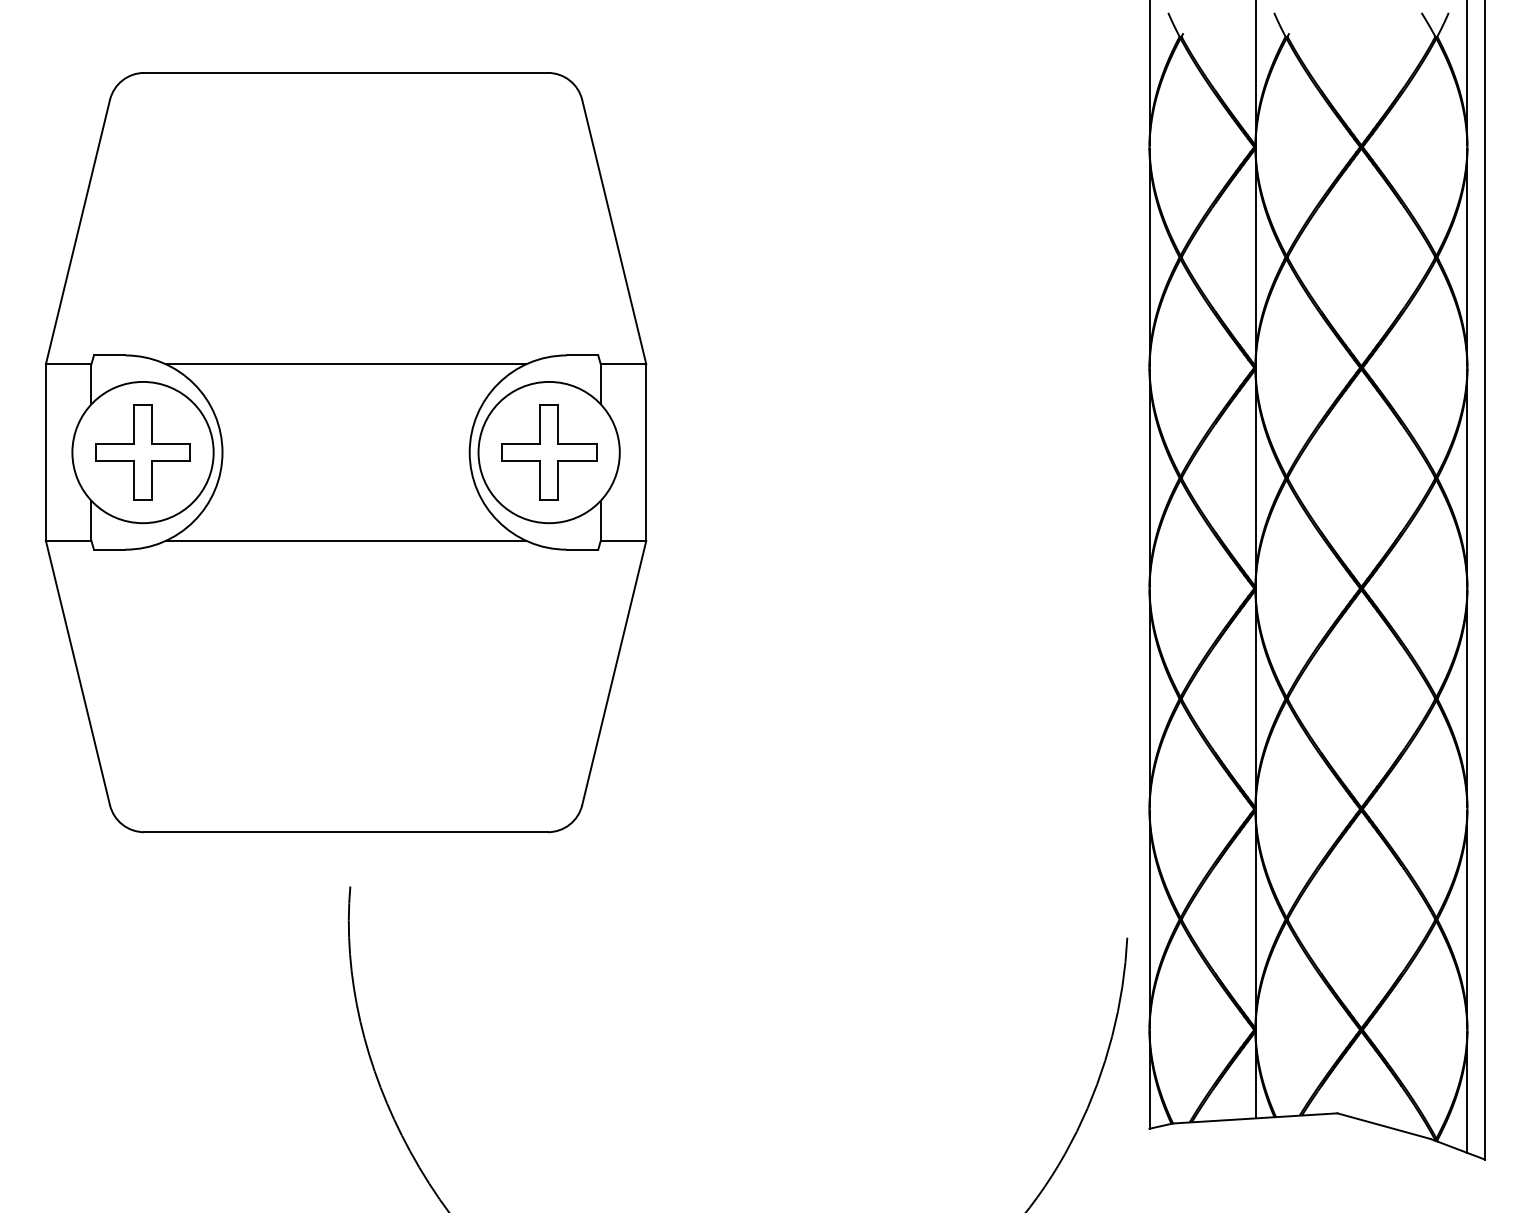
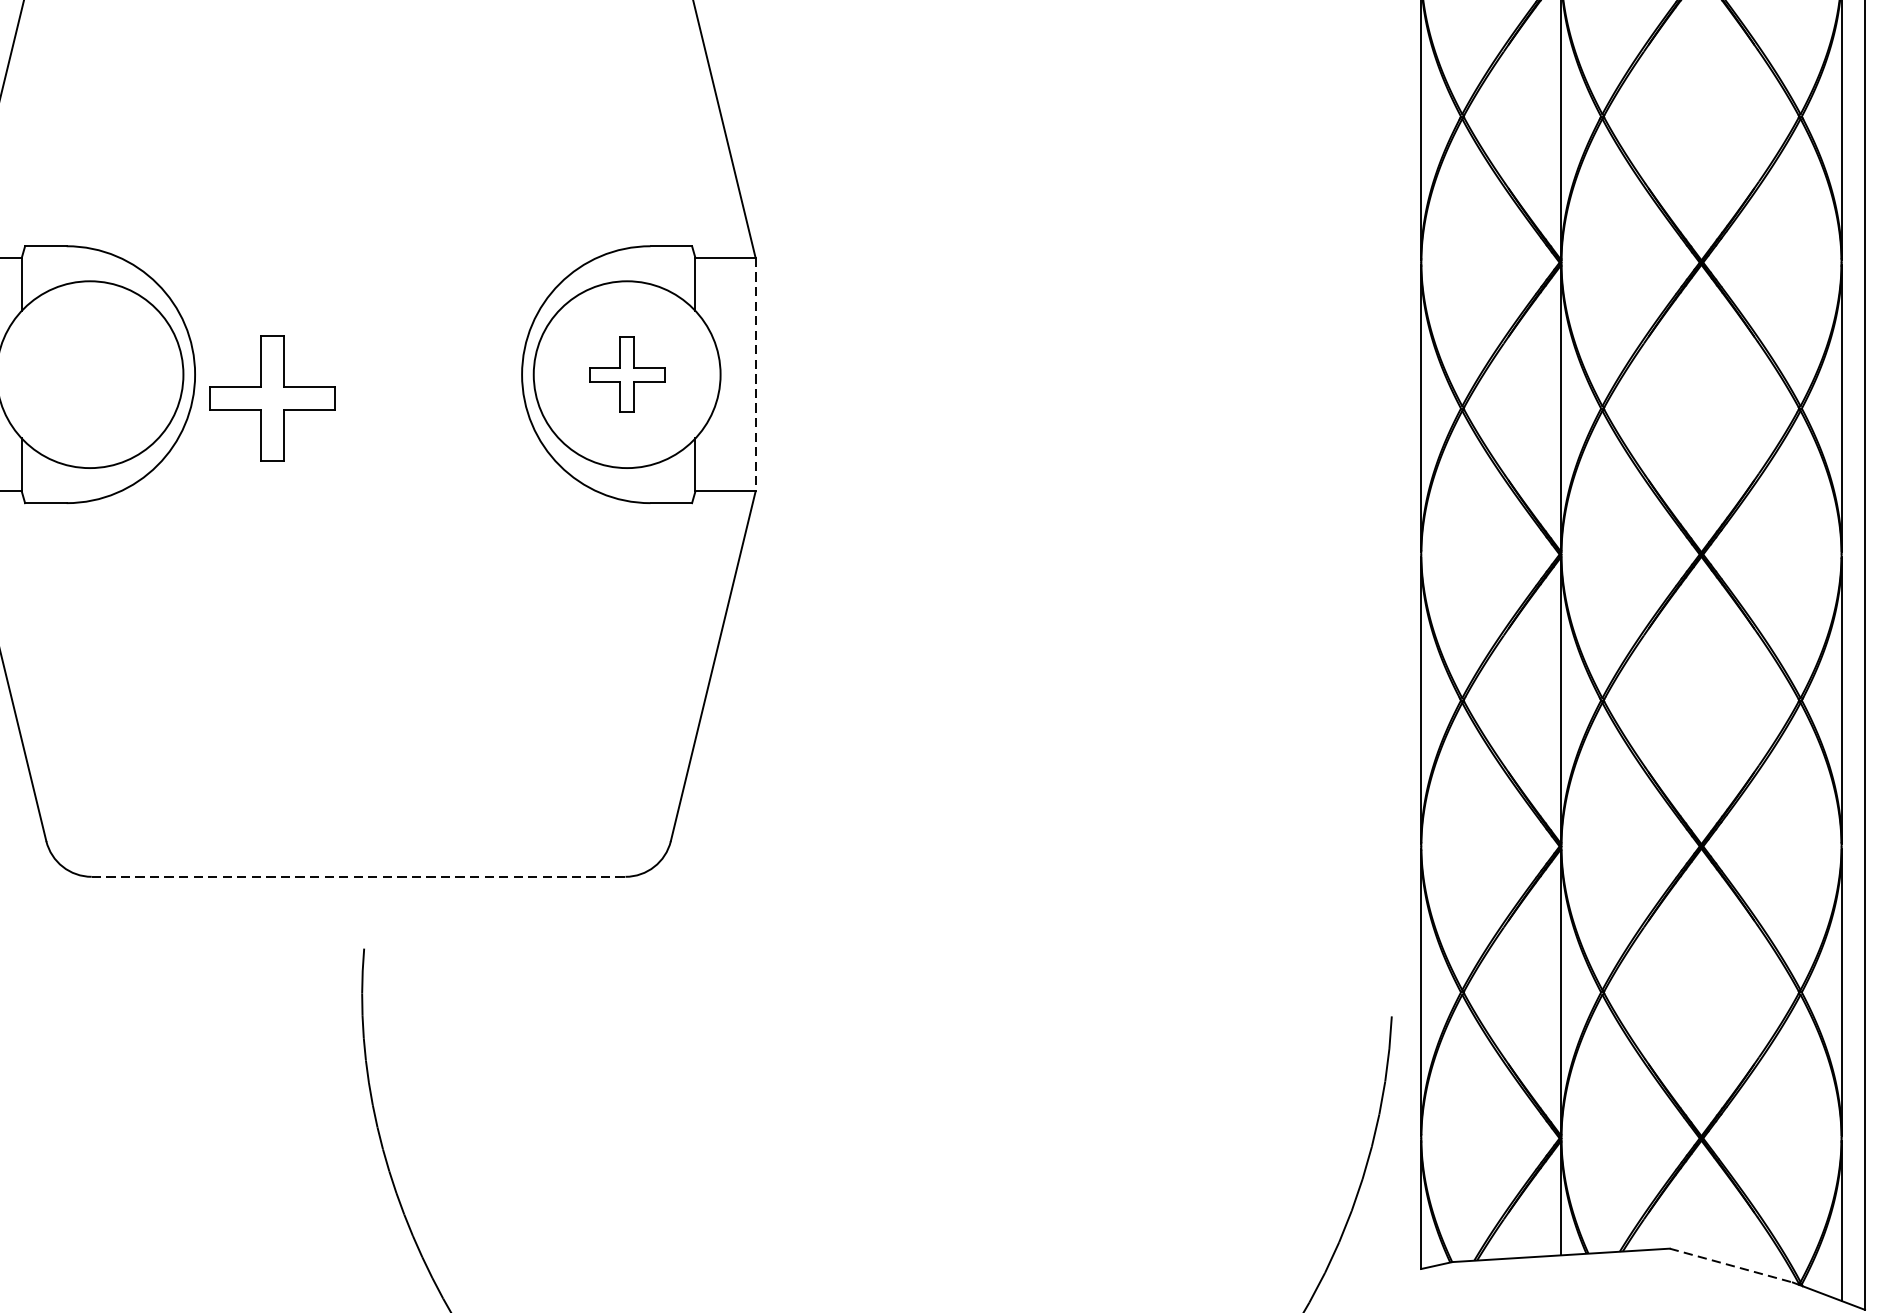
line: (345, 364) -> (357, 258), removed
part: (142, 452) -> (271, 398), moved
part: (549, 452) -> (627, 374), size x0.6
line: (646, 453) -> (755, 375), solid -> dashed
line: (345, 540) -> (357, 491), removed
line: (346, 832) -> (359, 877), solid -> dashed
line: (1384, 1126) -> (1731, 1266), solid -> dashed

